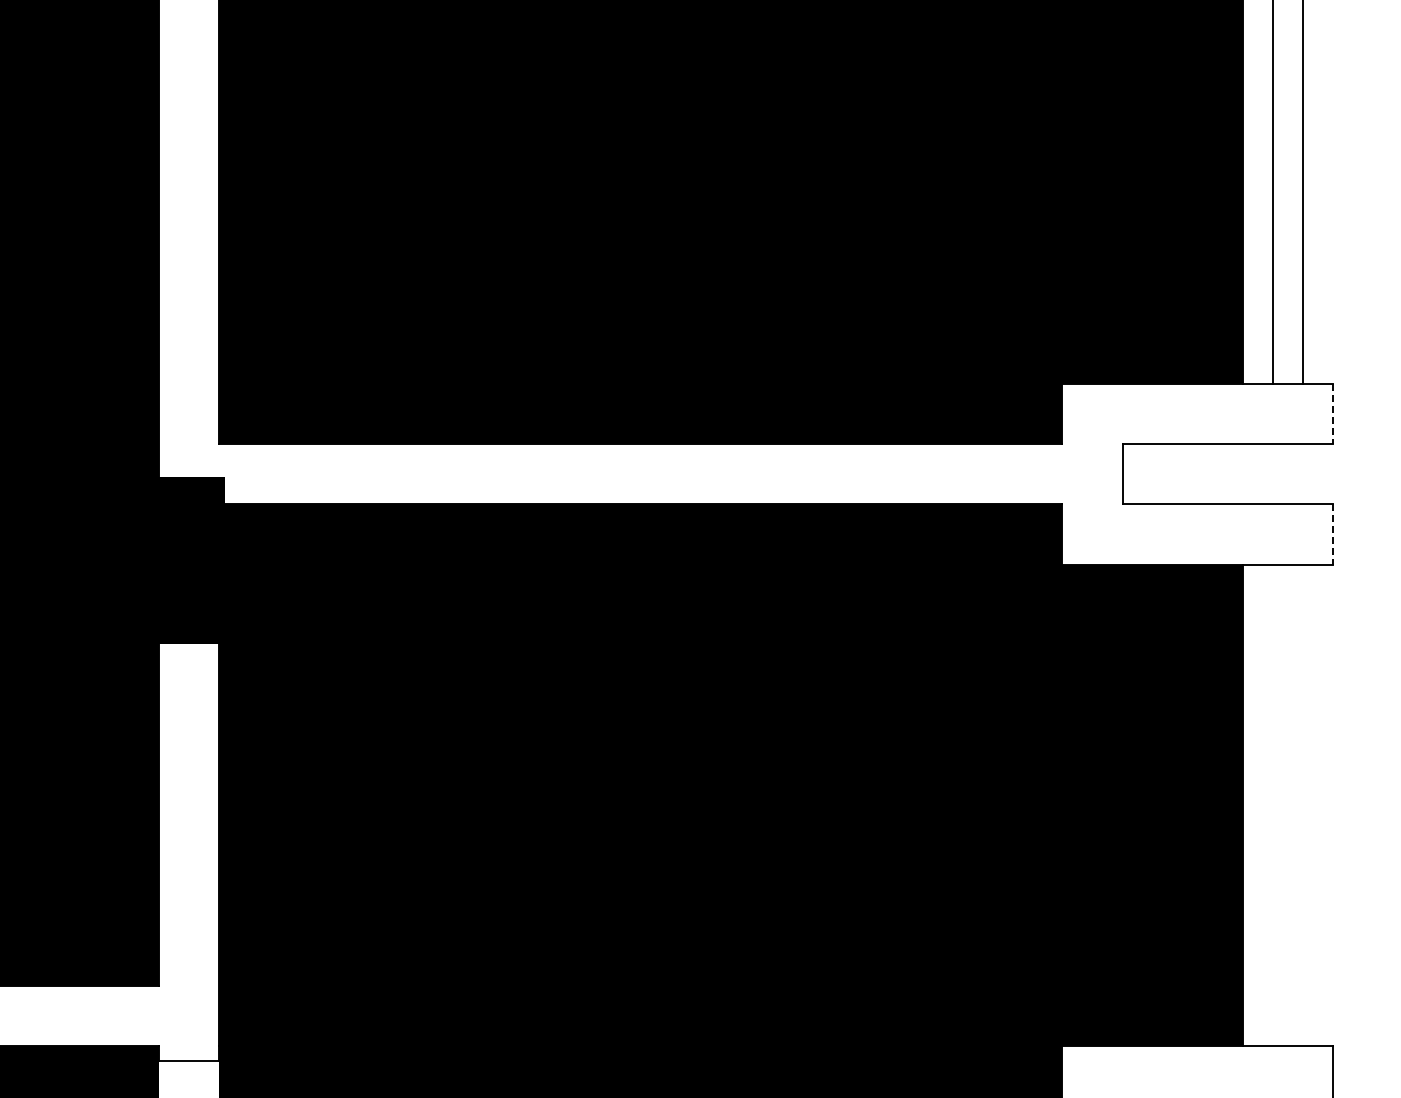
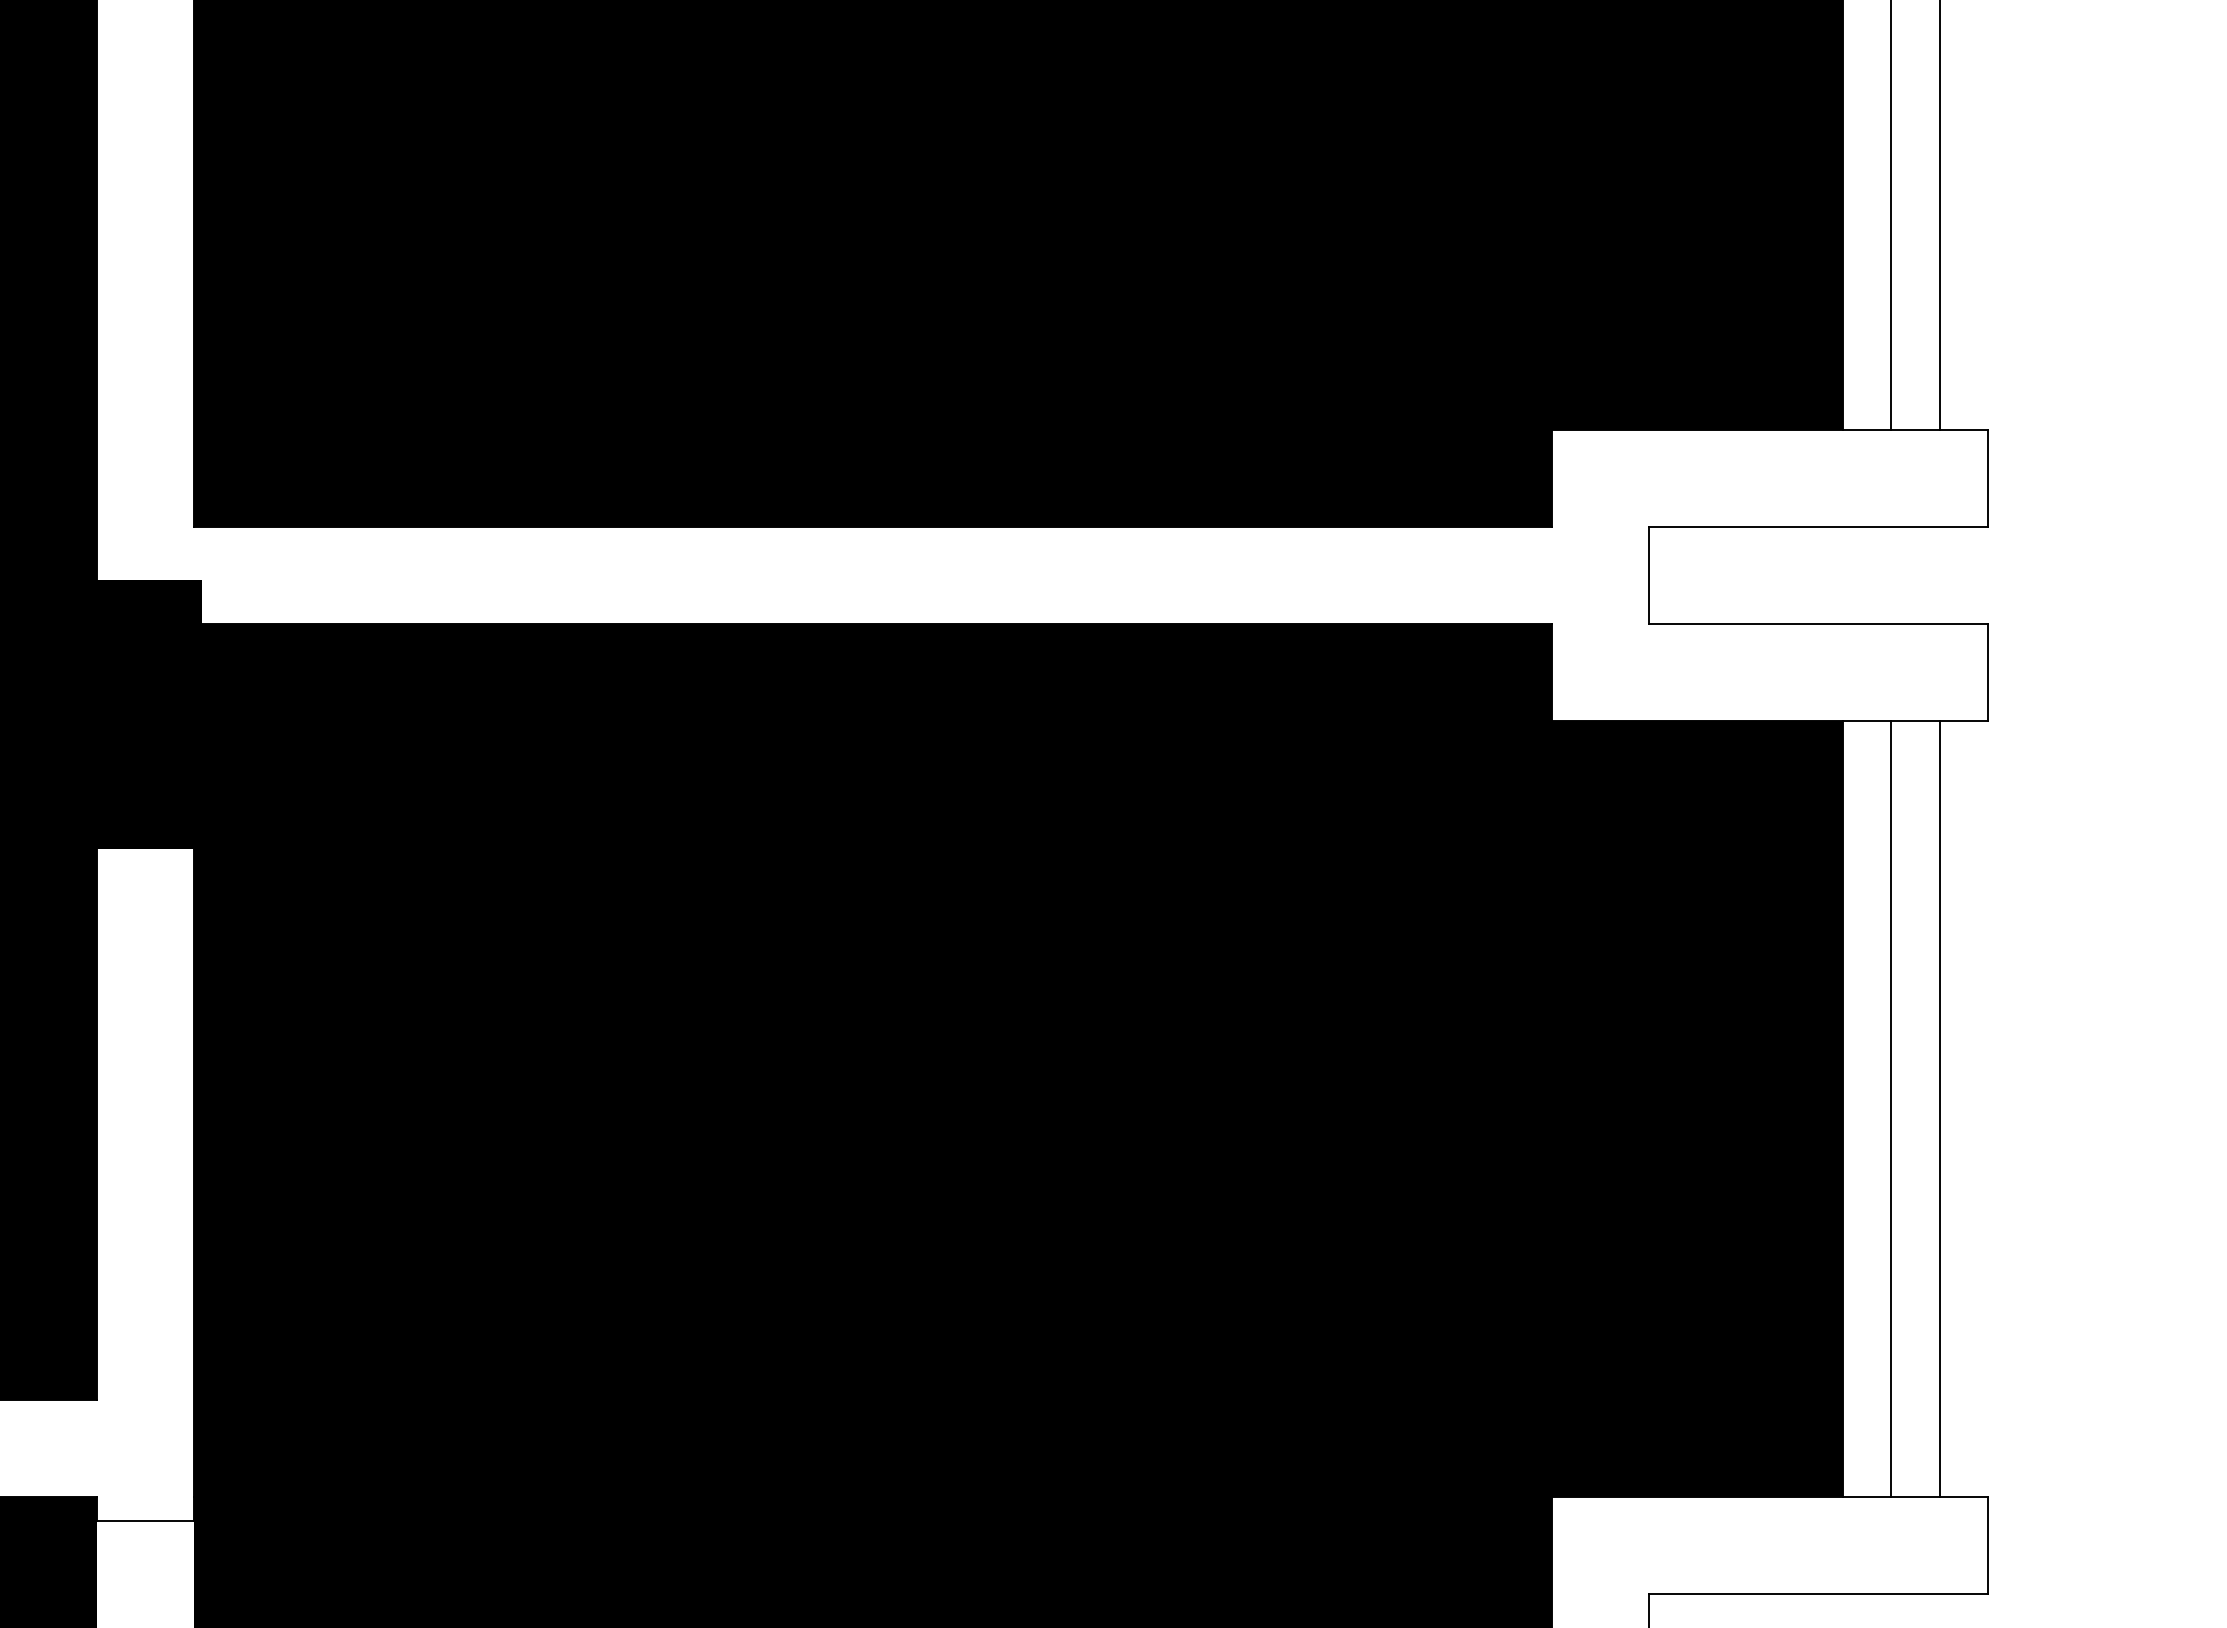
line: (1333, 414) -> (1988, 479), dashed -> solid
line: (1333, 535) -> (1988, 674), dashed -> solid
line: (1273, 805) -> (1892, 1109), added
line: (1303, 805) -> (1940, 1109), added

